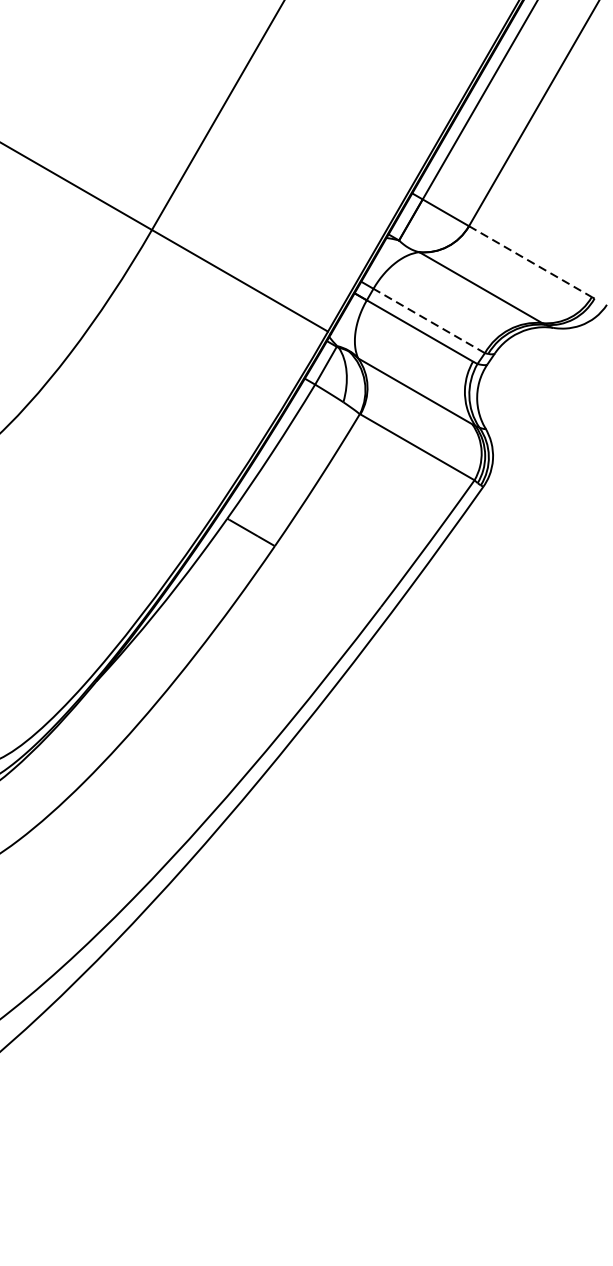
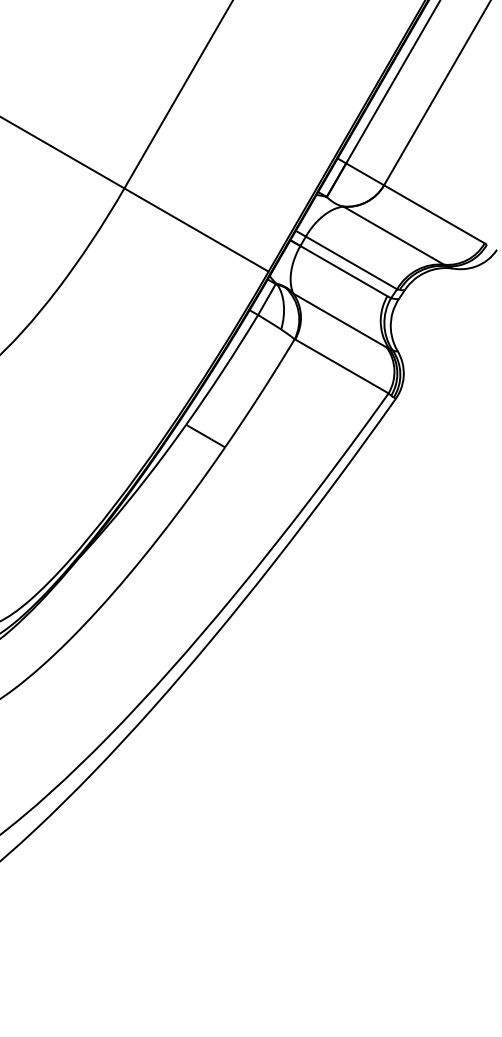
line: (530, 261) -> (434, 214), dashed -> solid
line: (429, 320) -> (351, 262), dashed -> solid

